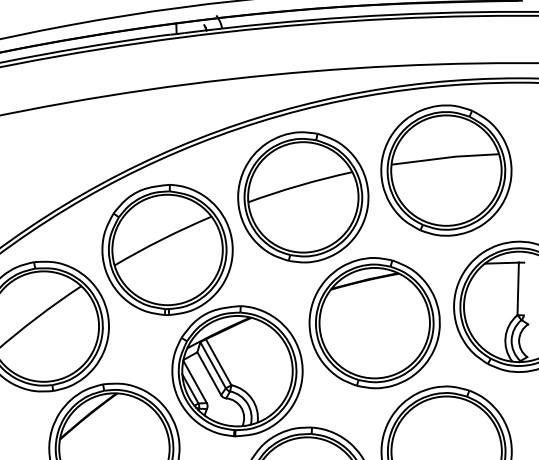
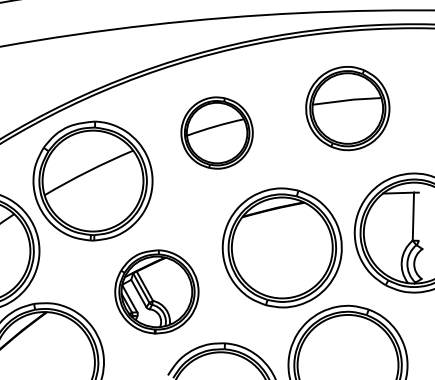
part: (446, 170) -> (347, 108), size x0.7
part: (303, 197) -> (217, 133), size x0.6
part: (237, 371) -> (156, 292), size x0.7

